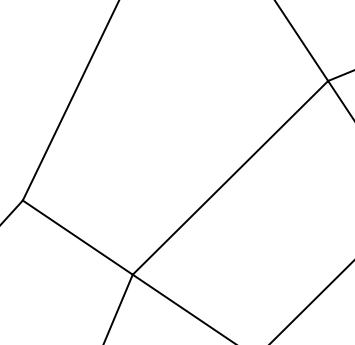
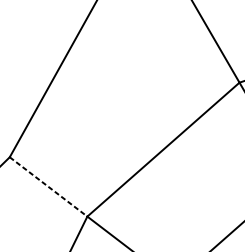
line: (78, 237) -> (49, 186), solid -> dashed

